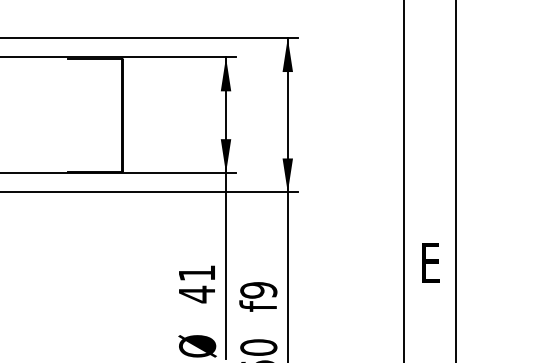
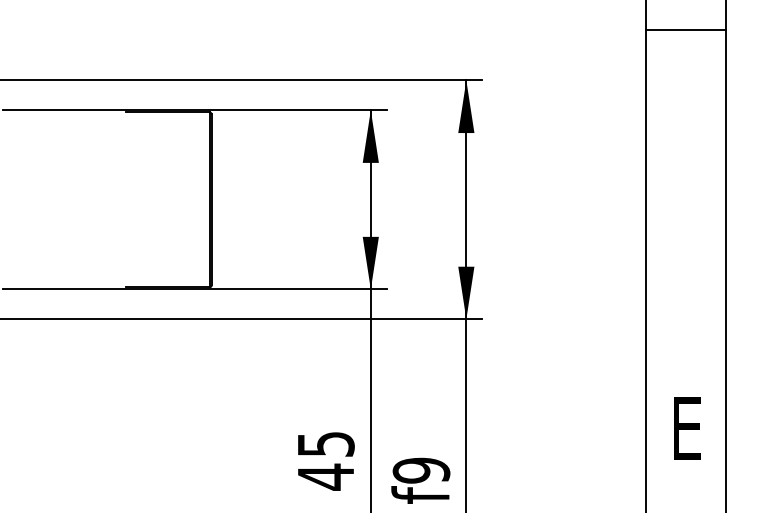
line: (429, 5) -> (685, 30), added
text: (197, 273) -> (326, 444), 41 -> 45

